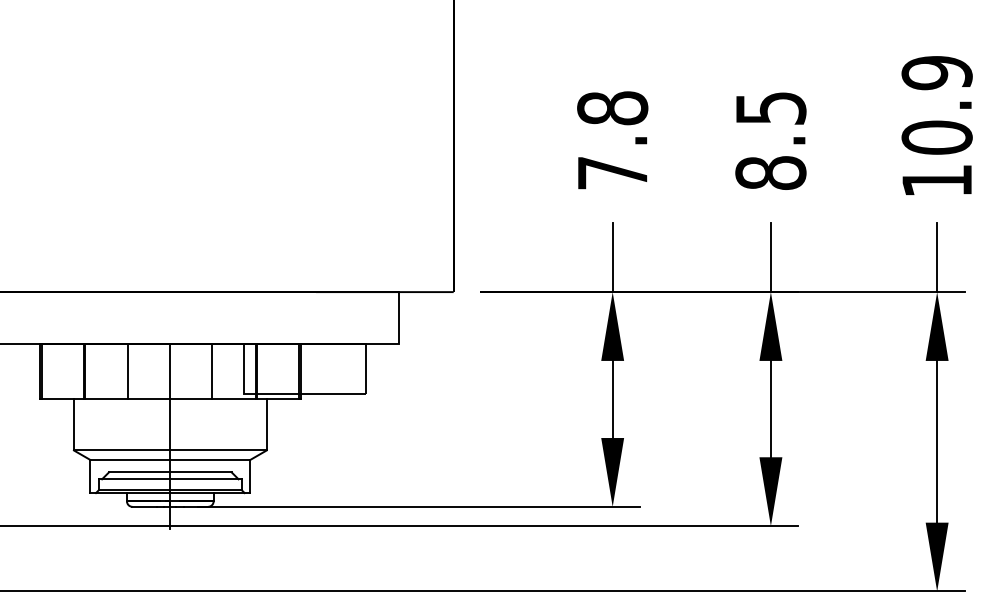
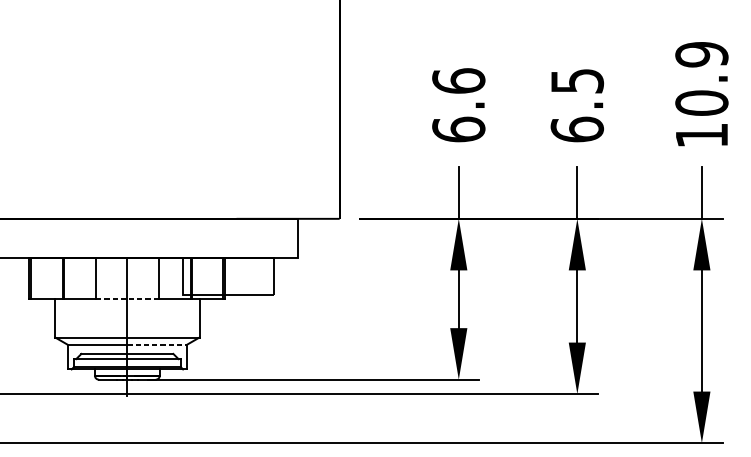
text: (612, 140) -> (458, 105), 7.8 -> 6.6
text: (770, 172) -> (577, 129), 8.5 -> 6.5
line: (170, 399) -> (127, 299), solid -> dashed
line: (210, 460) -> (157, 345), solid -> dashed

